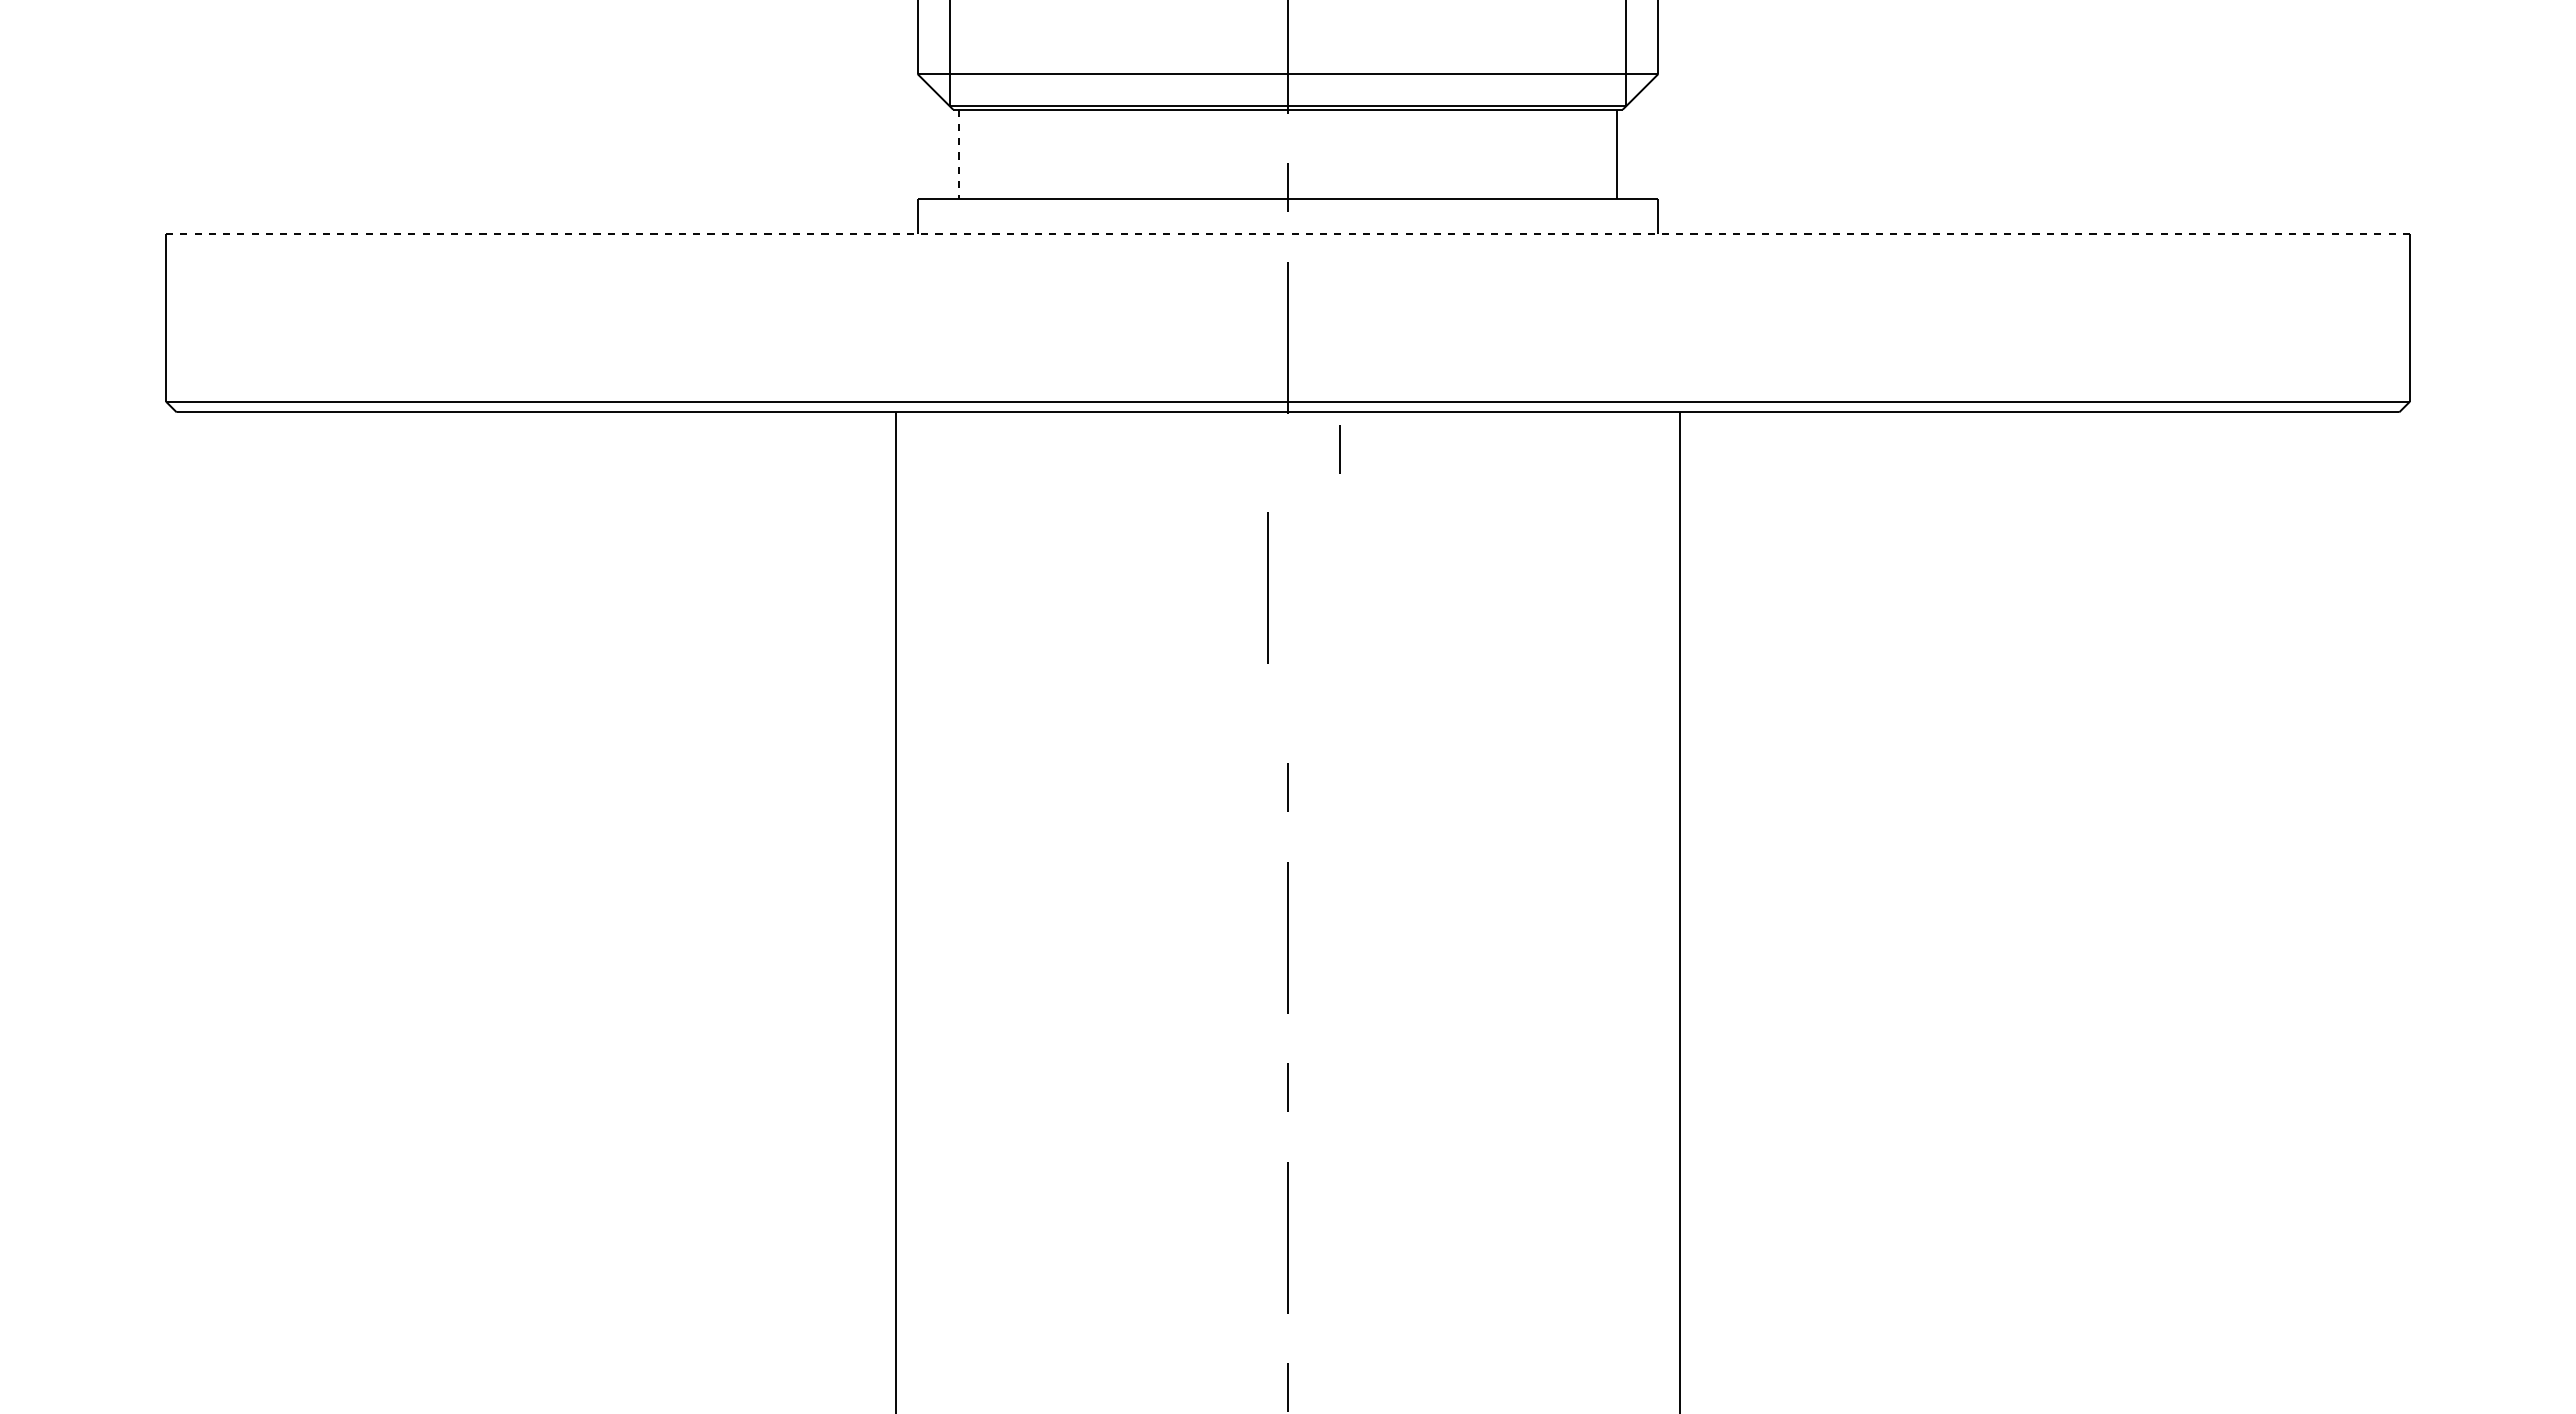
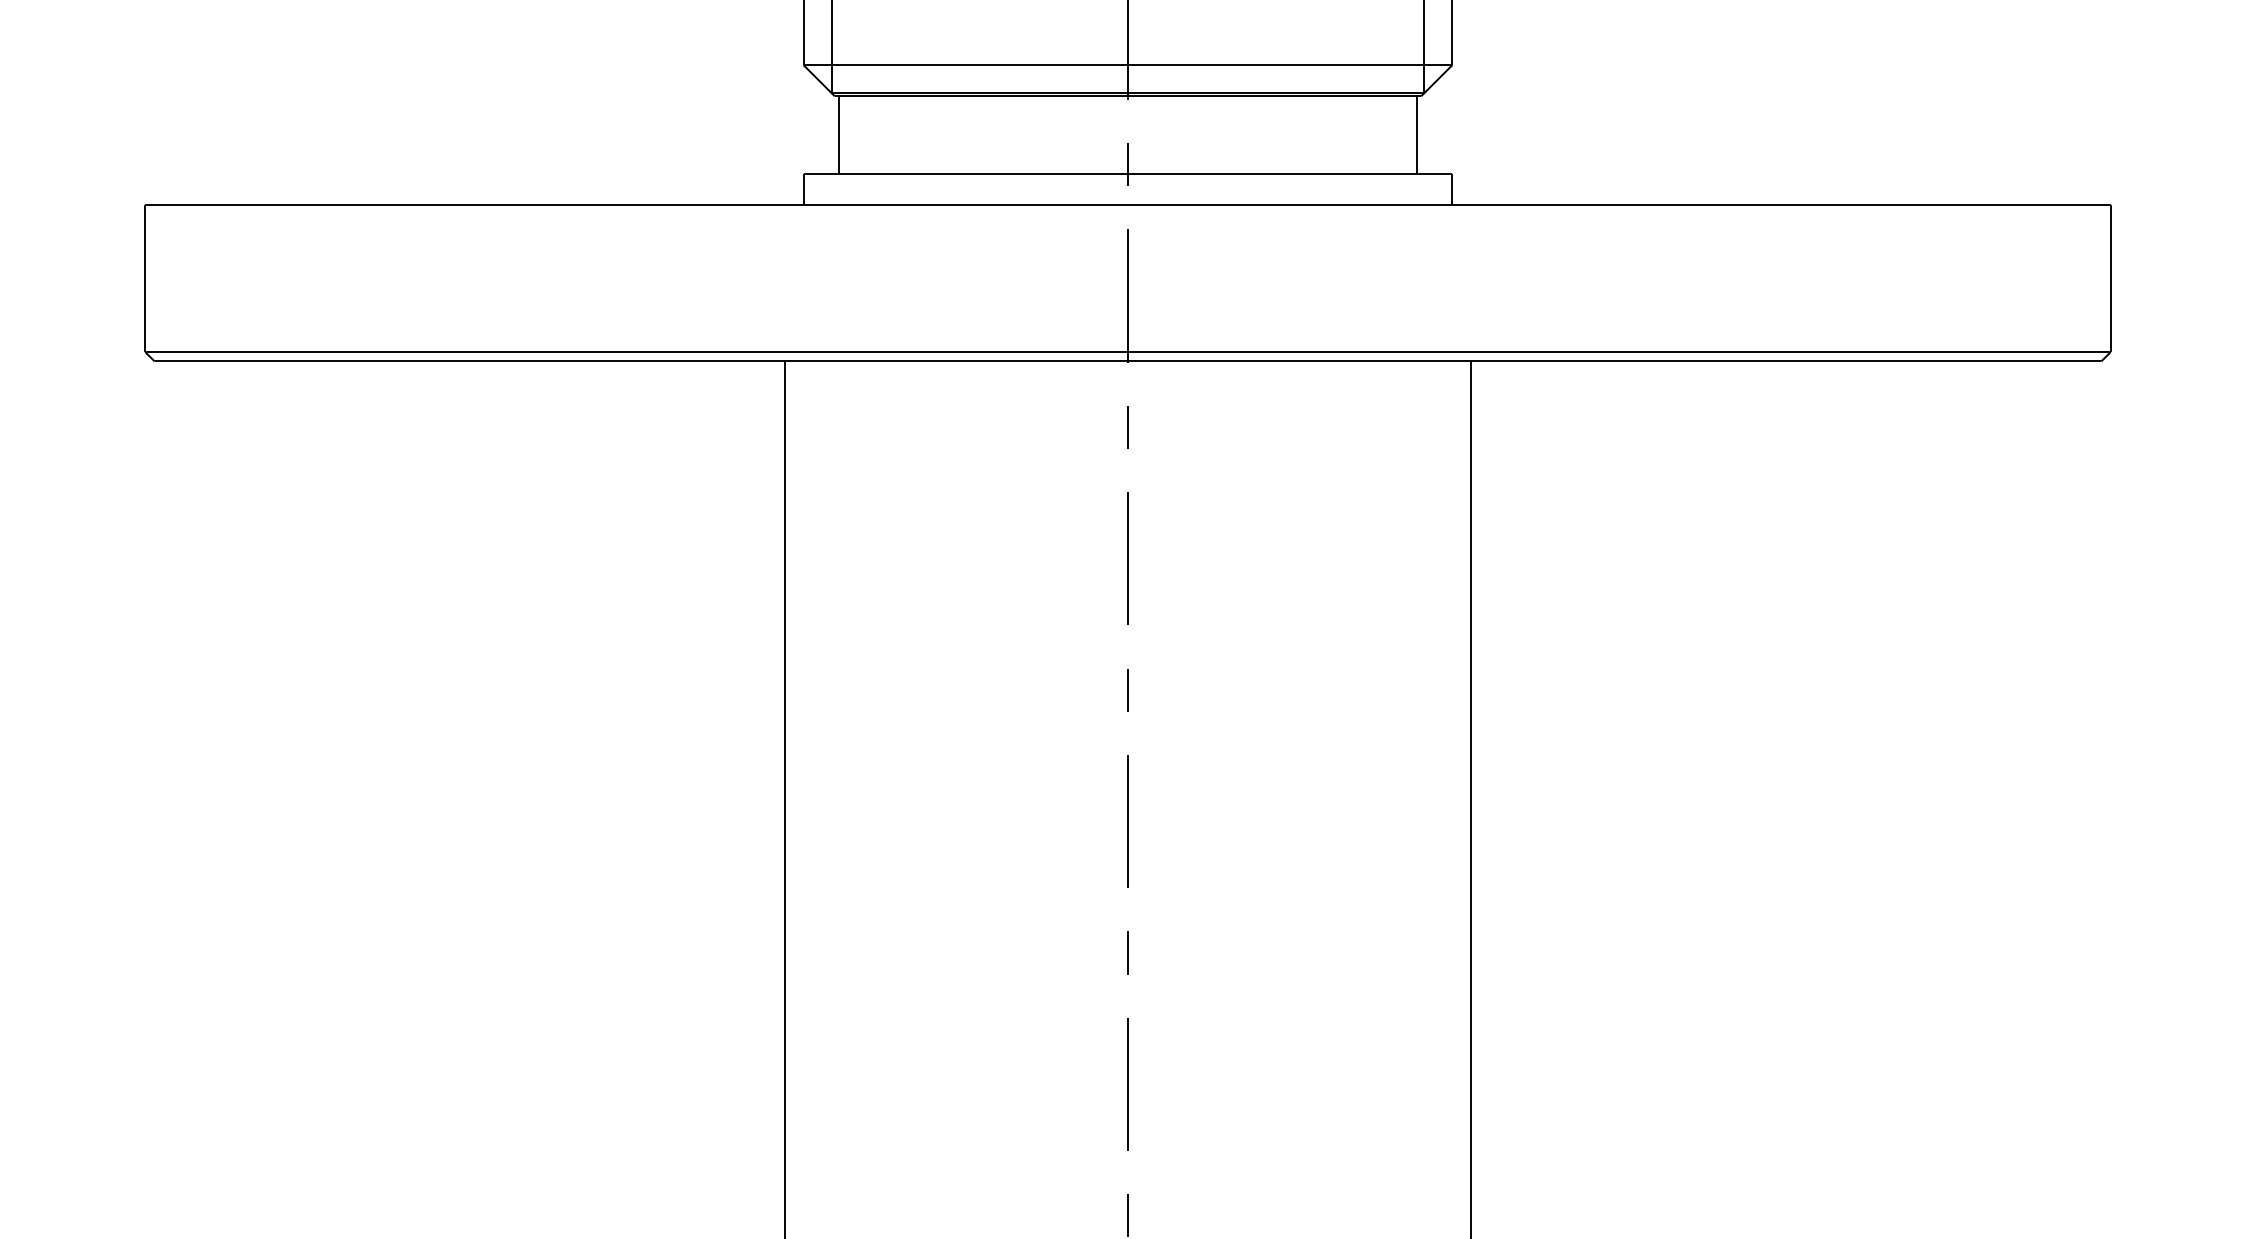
line: (958, 154) -> (839, 135), dashed -> solid
line: (1287, 234) -> (1127, 205), dashed -> solid
line: (1339, 449) -> (1127, 427), moved
line: (1267, 587) -> (1127, 558), moved

